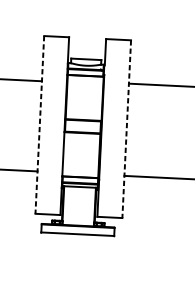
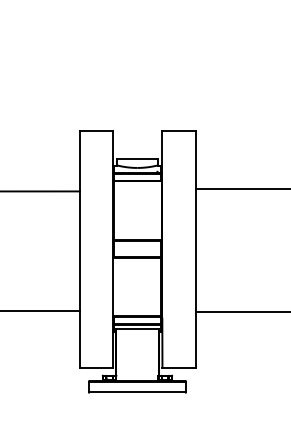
line: (39, 125) -> (79, 250), dashed -> solid
line: (126, 129) -> (195, 250), dashed -> solid

